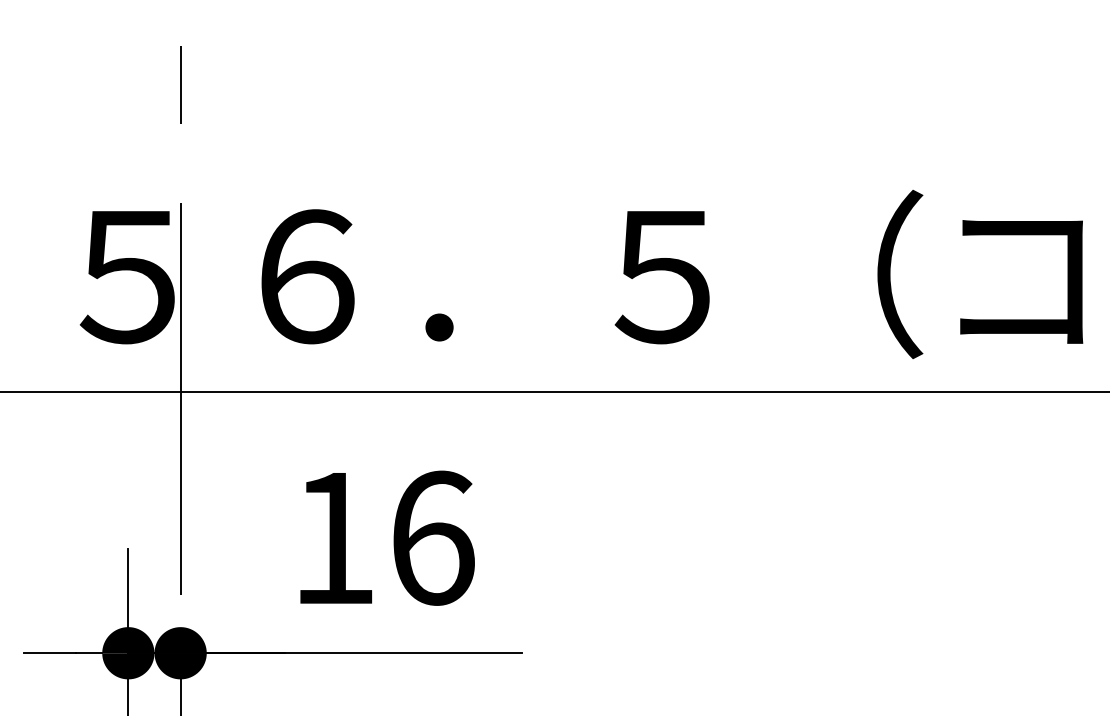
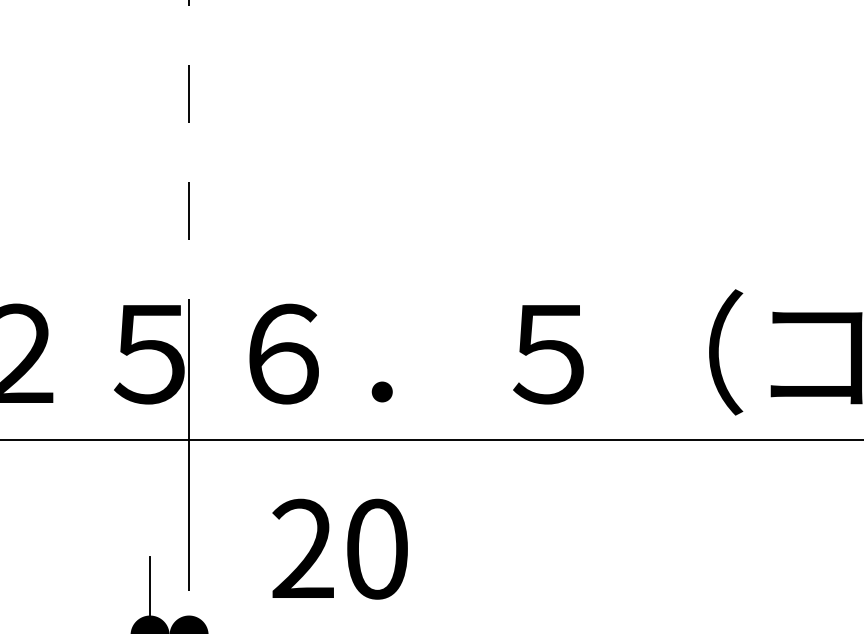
text: (383, 537) -> (340, 548), 16 -> 20

